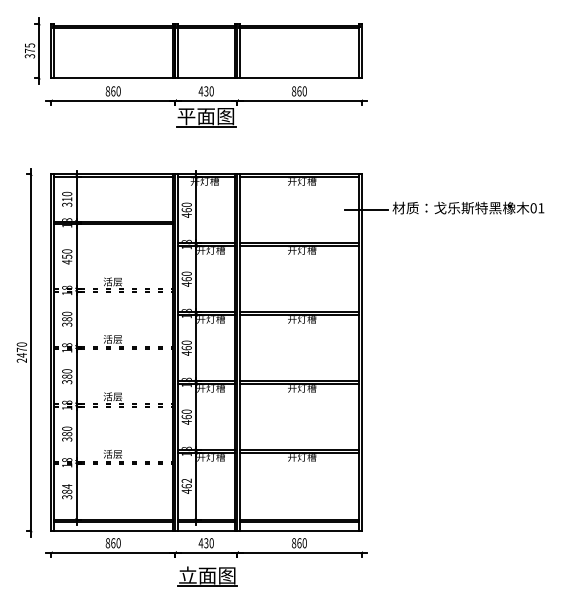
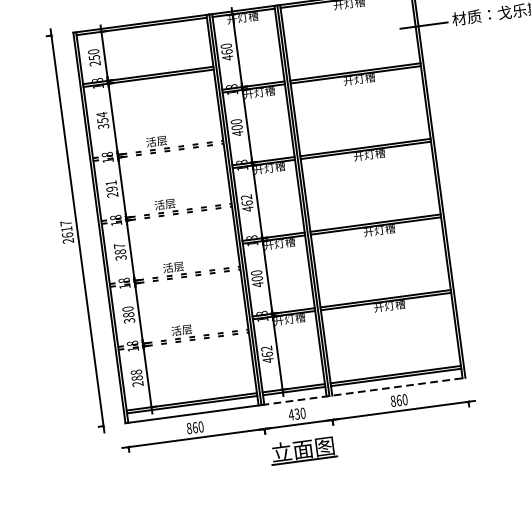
text: (67, 201) -> (95, 59), 310 -> 250
text: (67, 256) -> (103, 120), 450 -> 354
text: (186, 279) -> (236, 128), 460 -> 400
text: (67, 318) -> (112, 188), 380 -> 291
text: (186, 342) -> (246, 197), 460 -> 462
text: (21, 349) -> (66, 228), 2470 -> 2617
text: (67, 371) -> (119, 246), 380 -> 387
text: (186, 416) -> (256, 278), 460 -> 400
text: (67, 491) -> (137, 377), 384 -> 288
line: (268, 530) -> (363, 391), solid -> dashed

